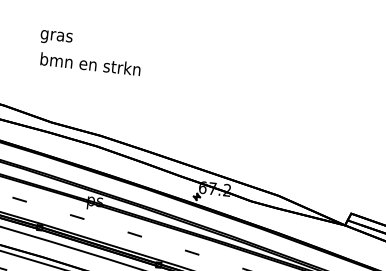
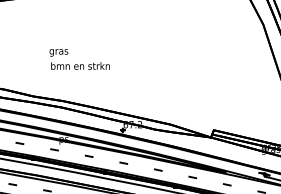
text: (90, 52) -> (79, 59), moved

